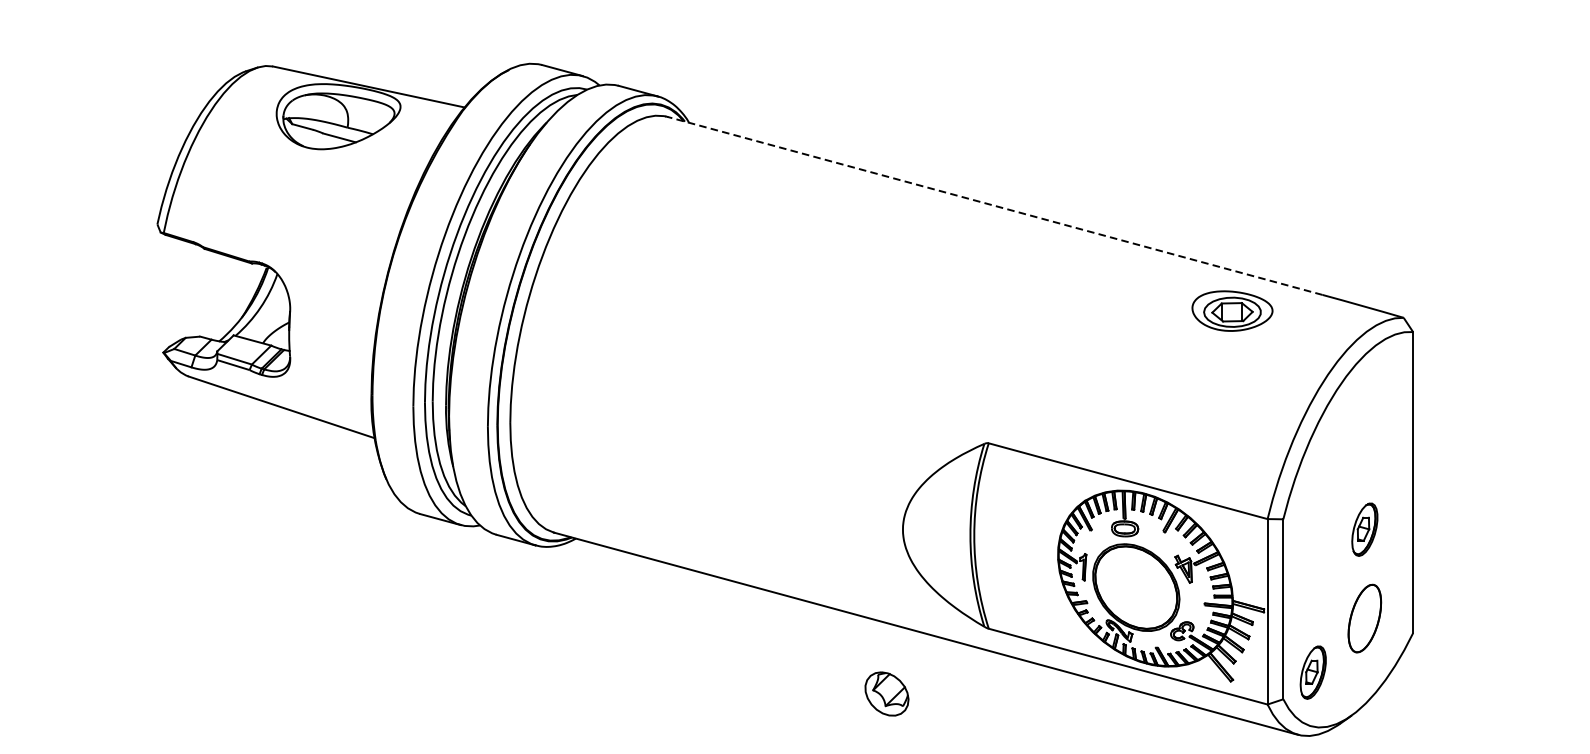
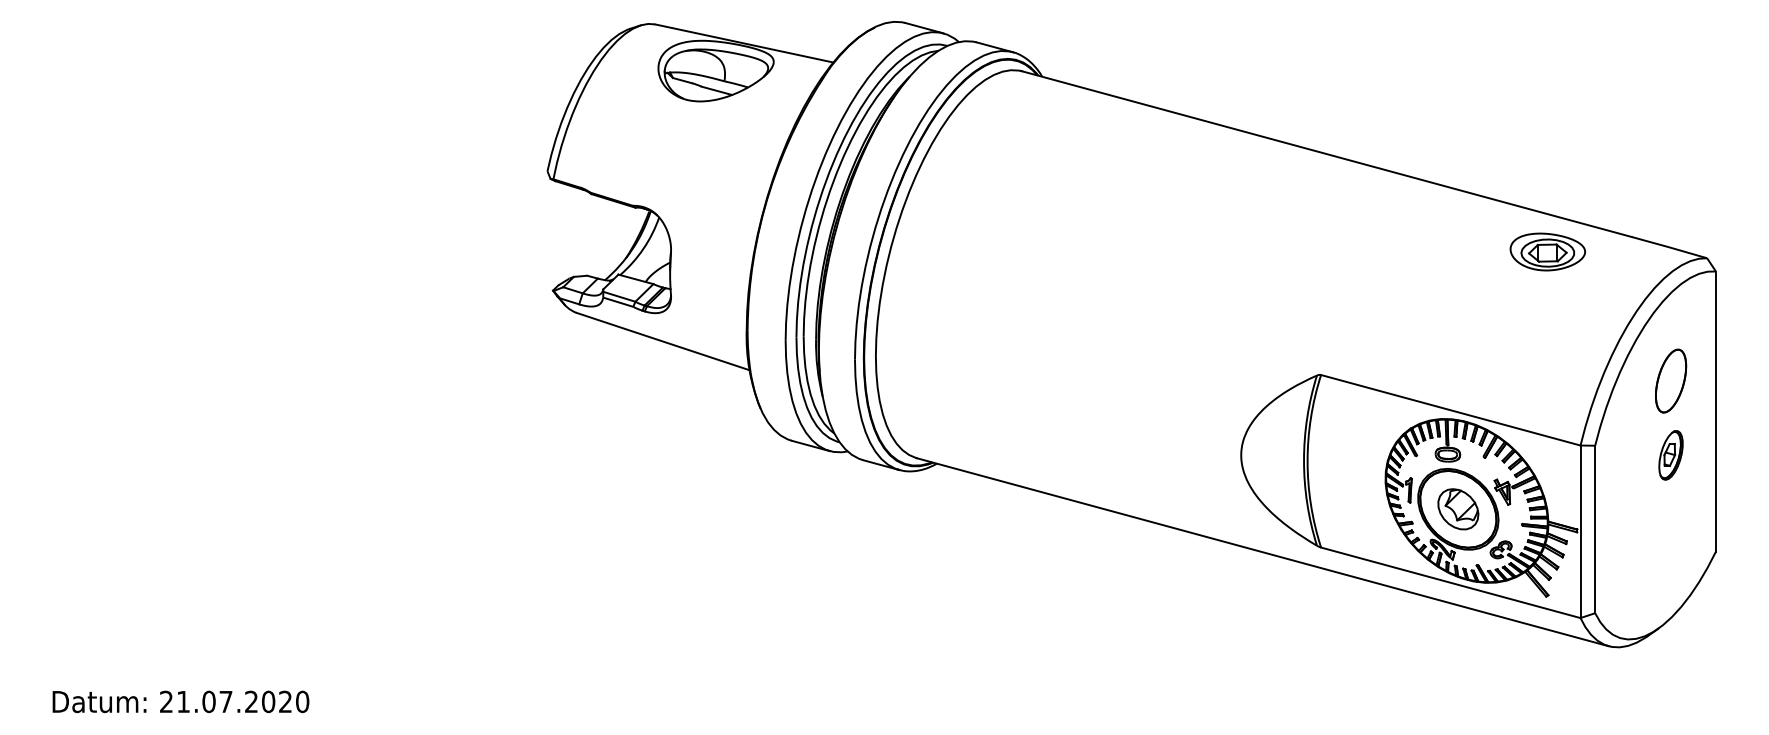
line: (994, 206) -> (1326, 154), dashed -> solid
part: (1365, 617) -> (1671, 380), moved
part: (1312, 672) -> (1622, 588), removed
part: (887, 694) -> (1458, 509), moved

